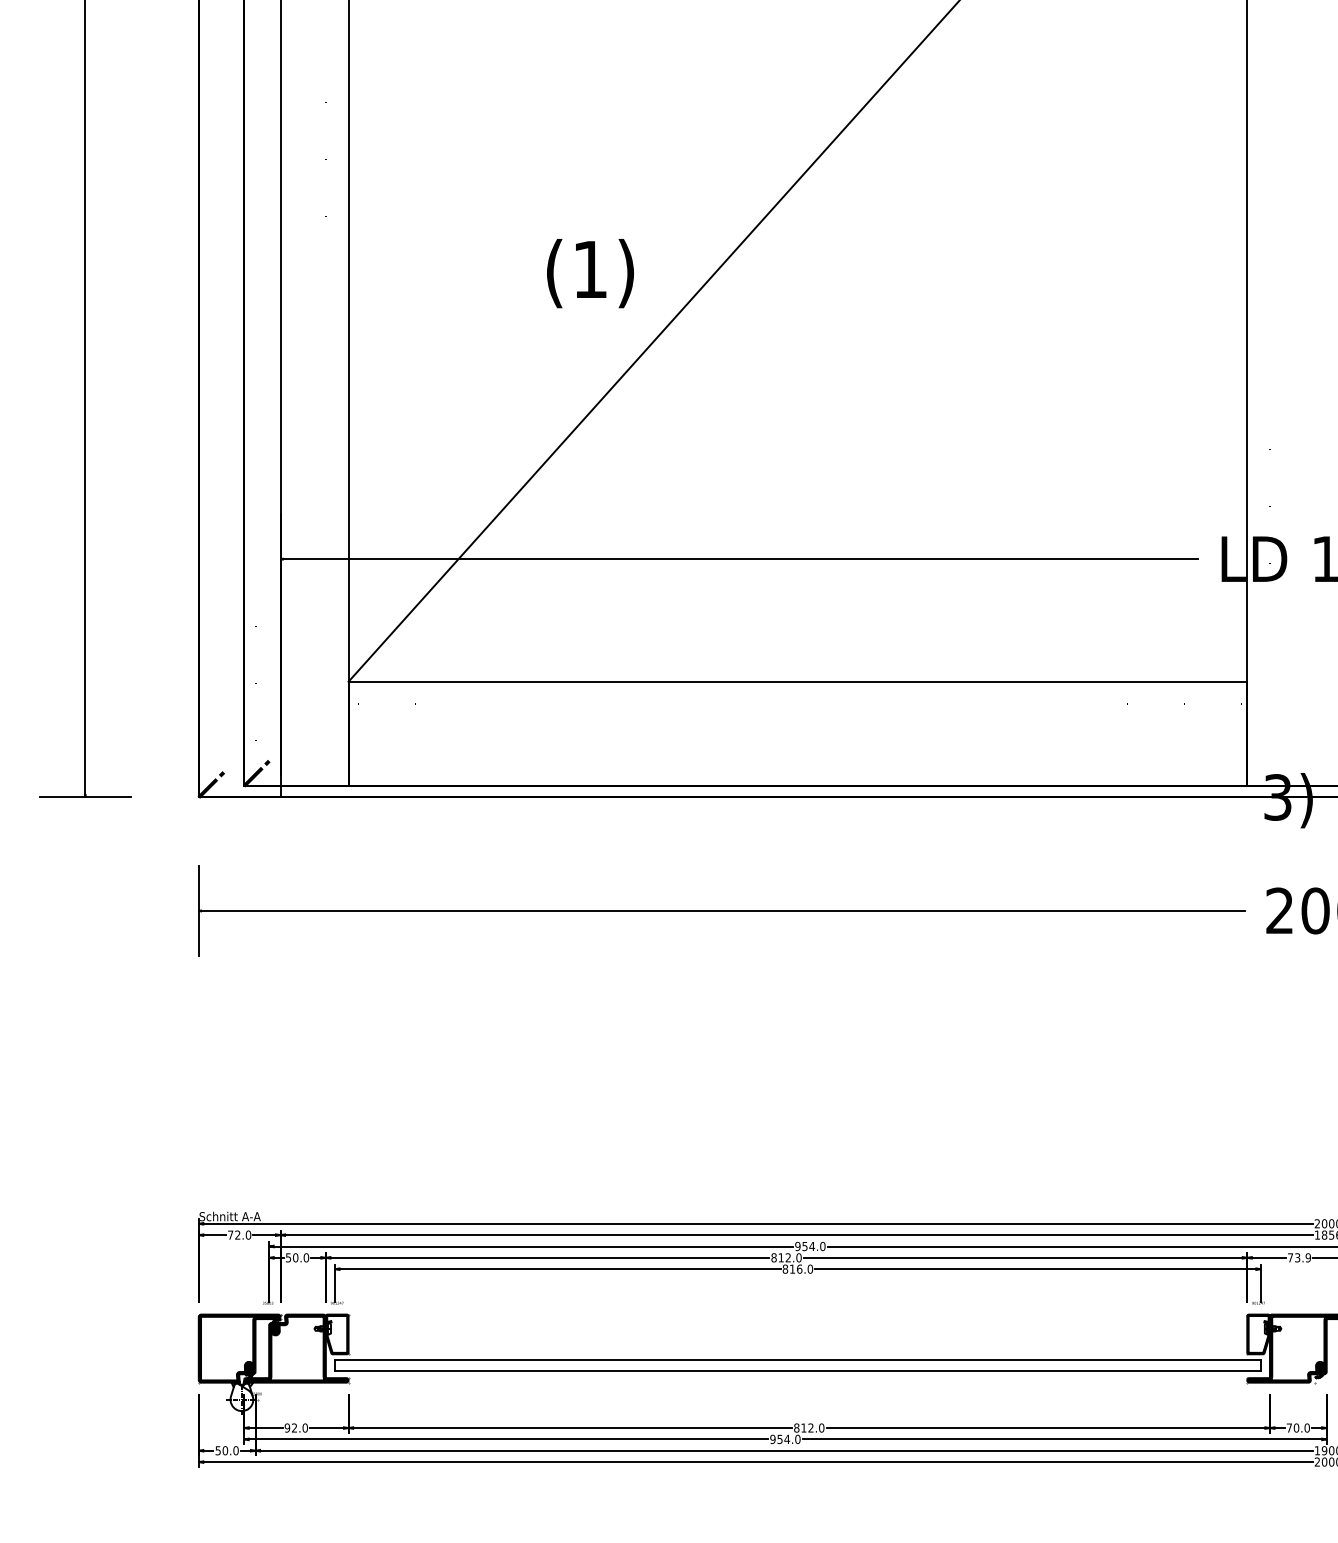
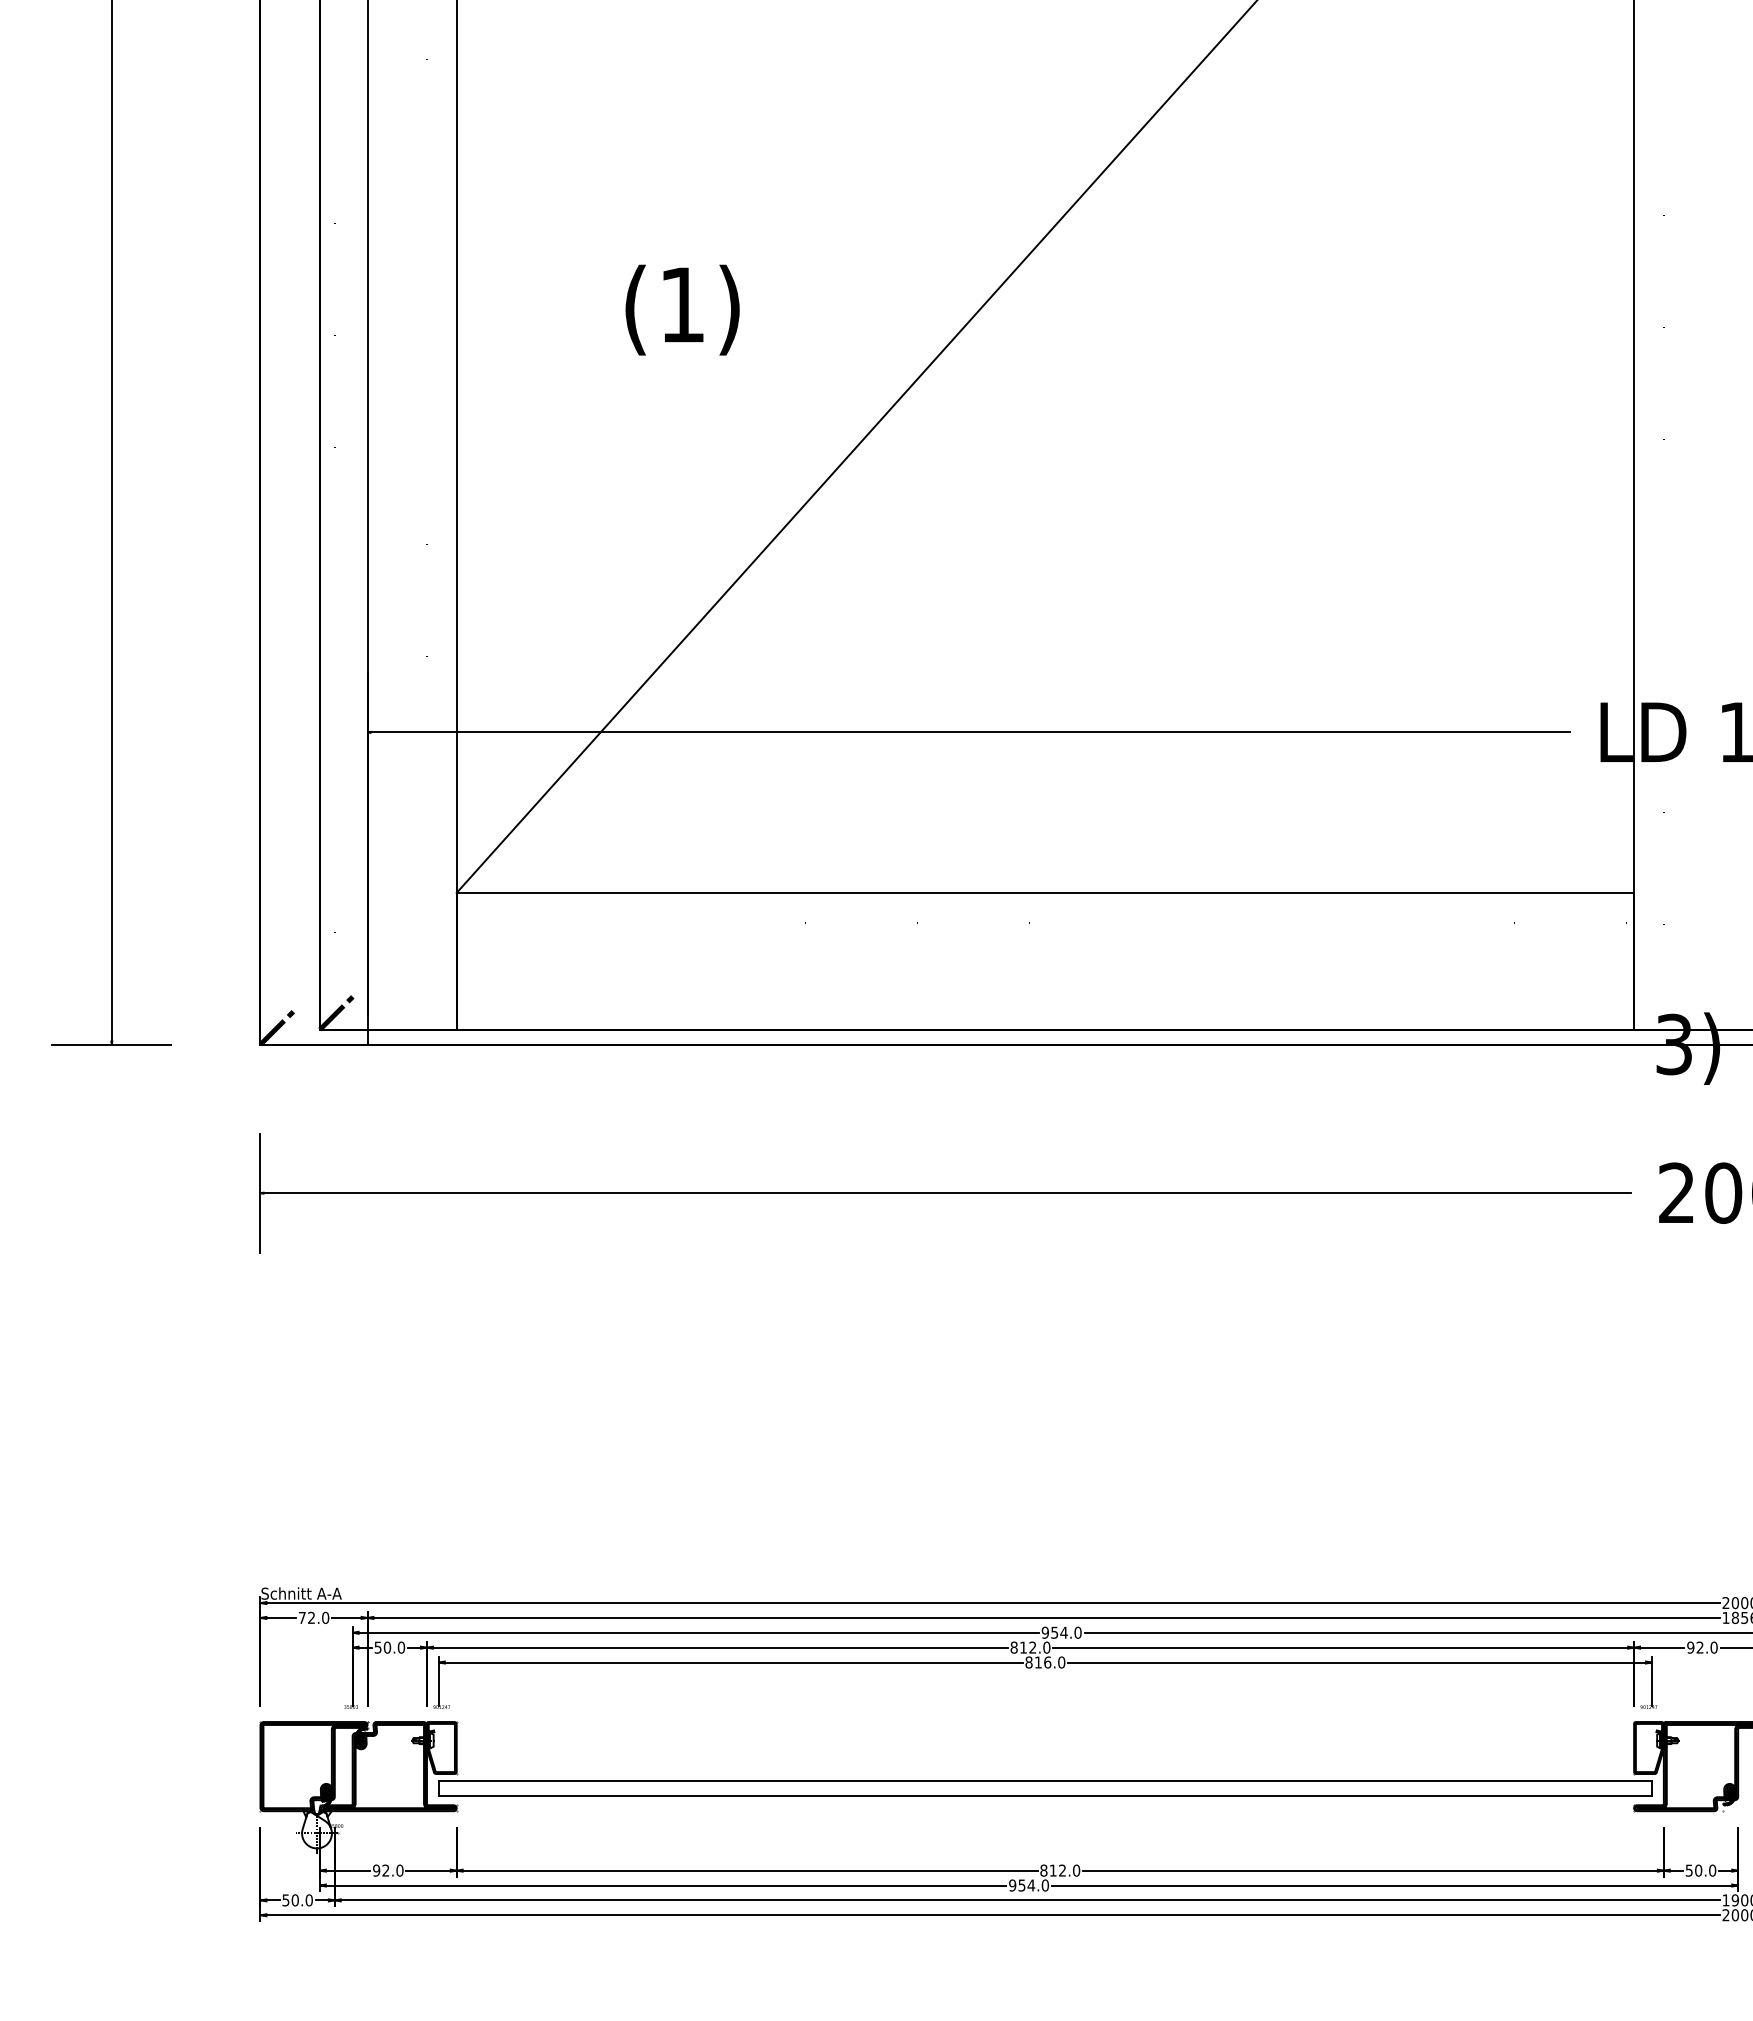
text: (590, 273) -> (682, 309), moved
text: (1299, 1257) -> (1702, 1647), 73.9 -> 92.0
text: (1288, 1427) -> (1688, 1870), 70.0 -> 50.0

